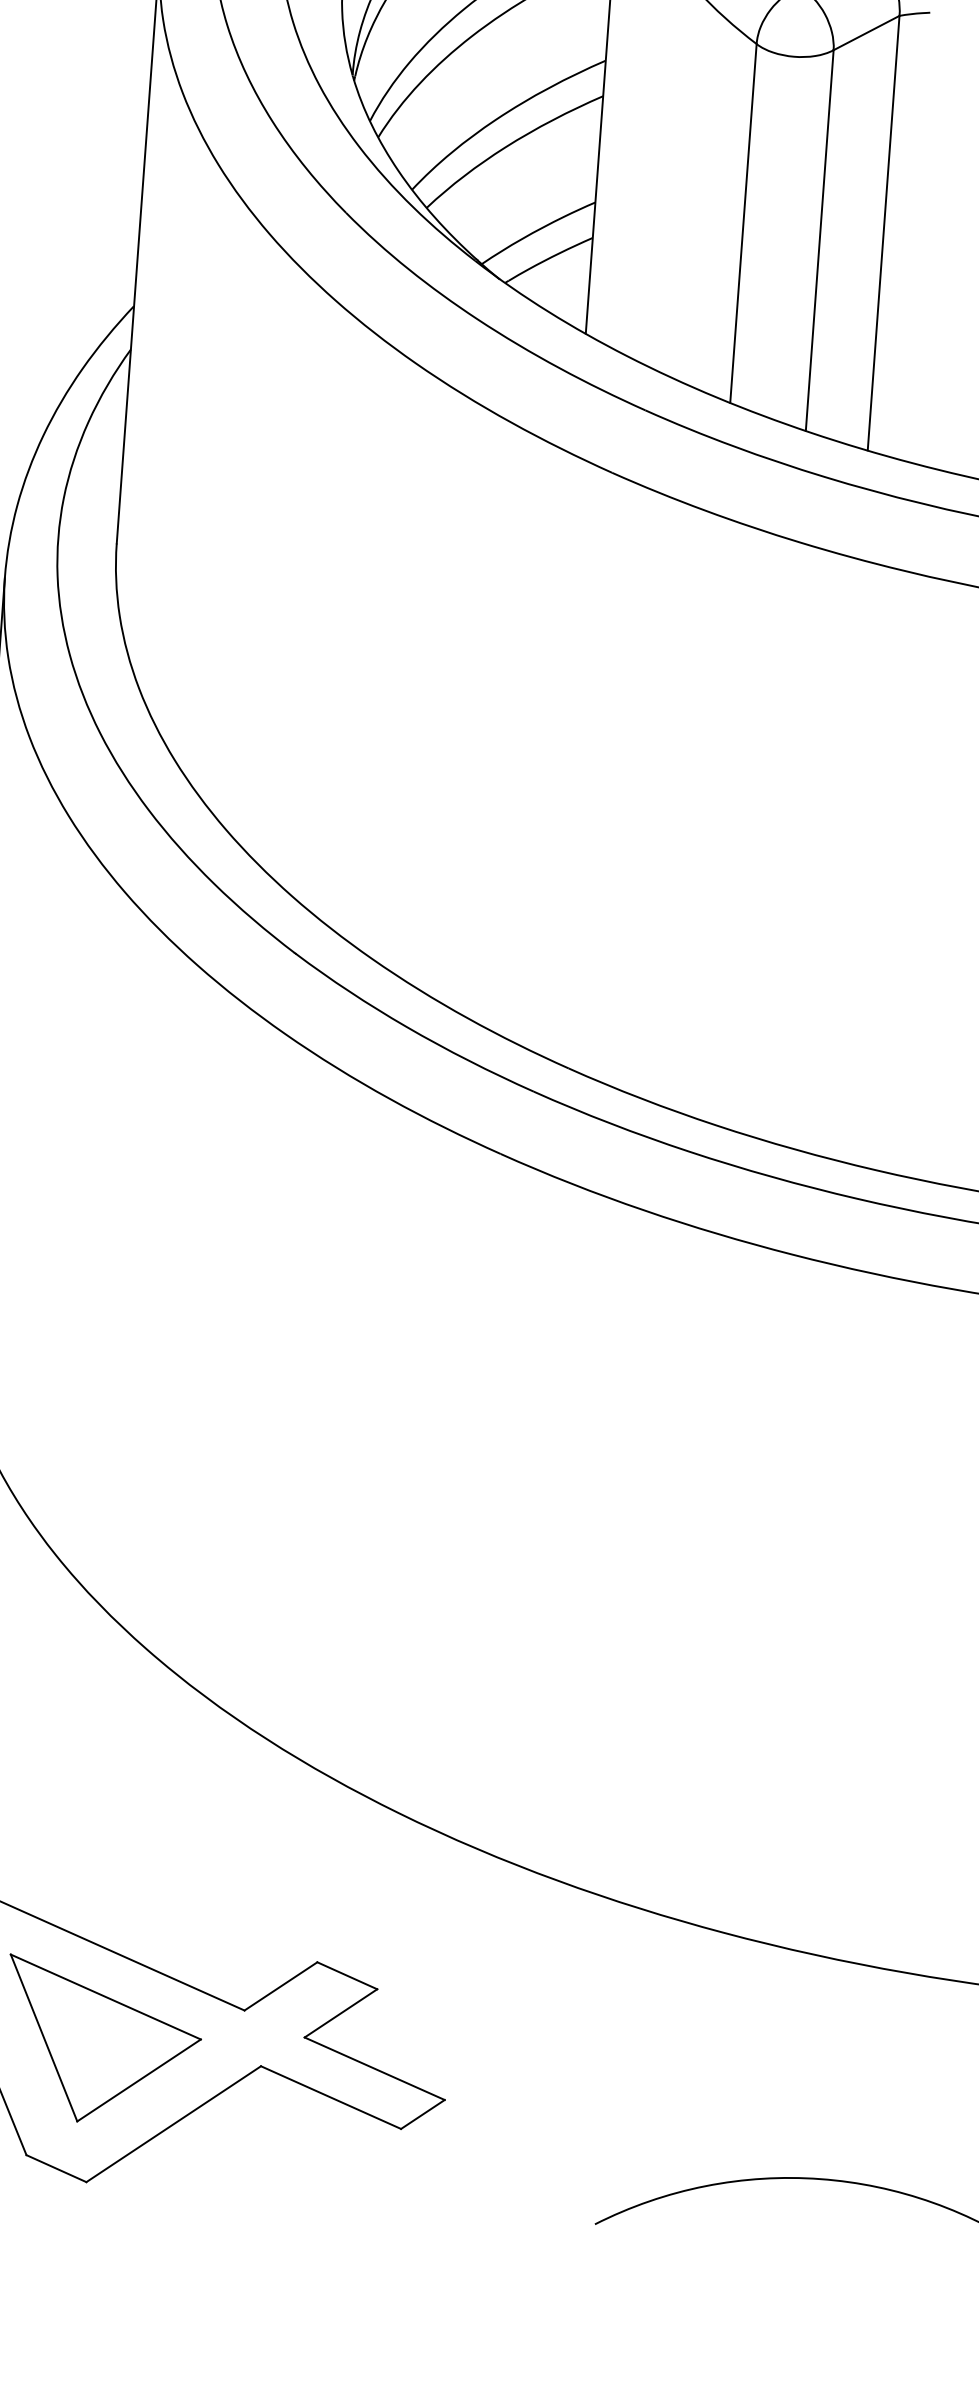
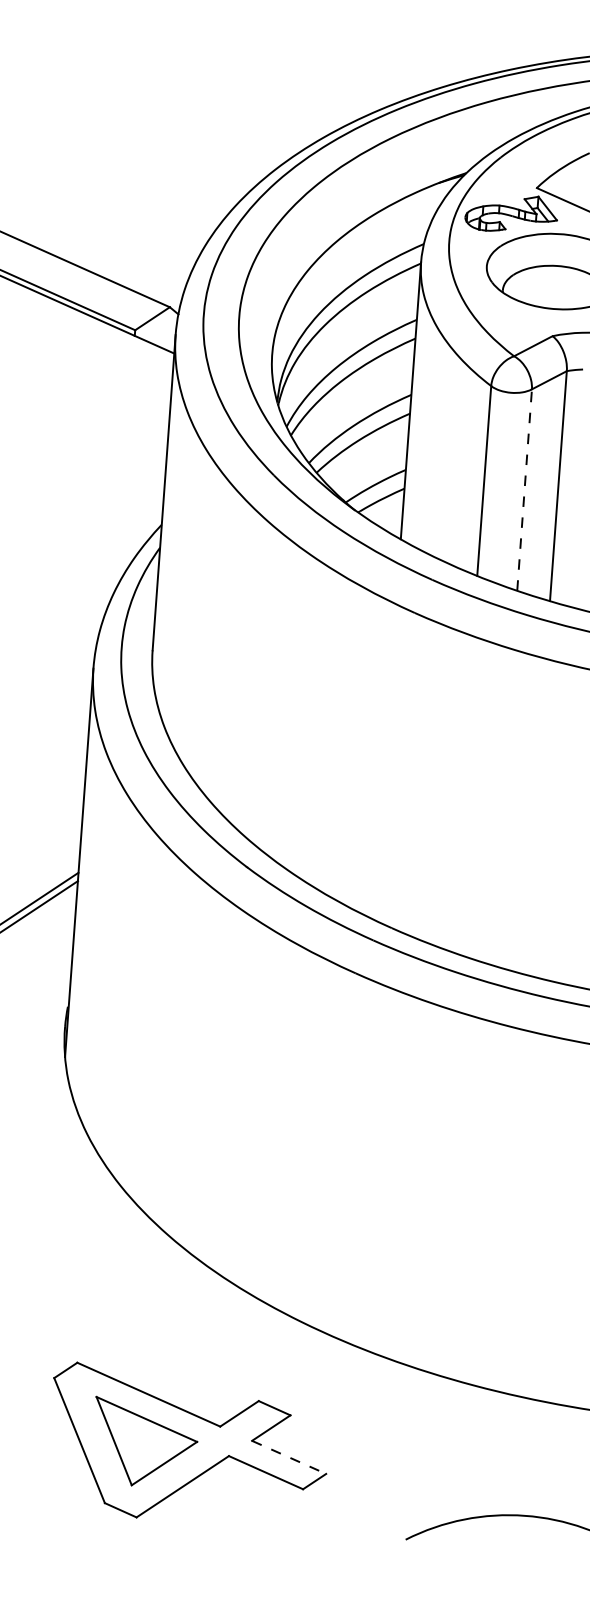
line: (819, 241) -> (524, 490), solid -> dashed
line: (375, 2068) -> (289, 1457), solid -> dashed

